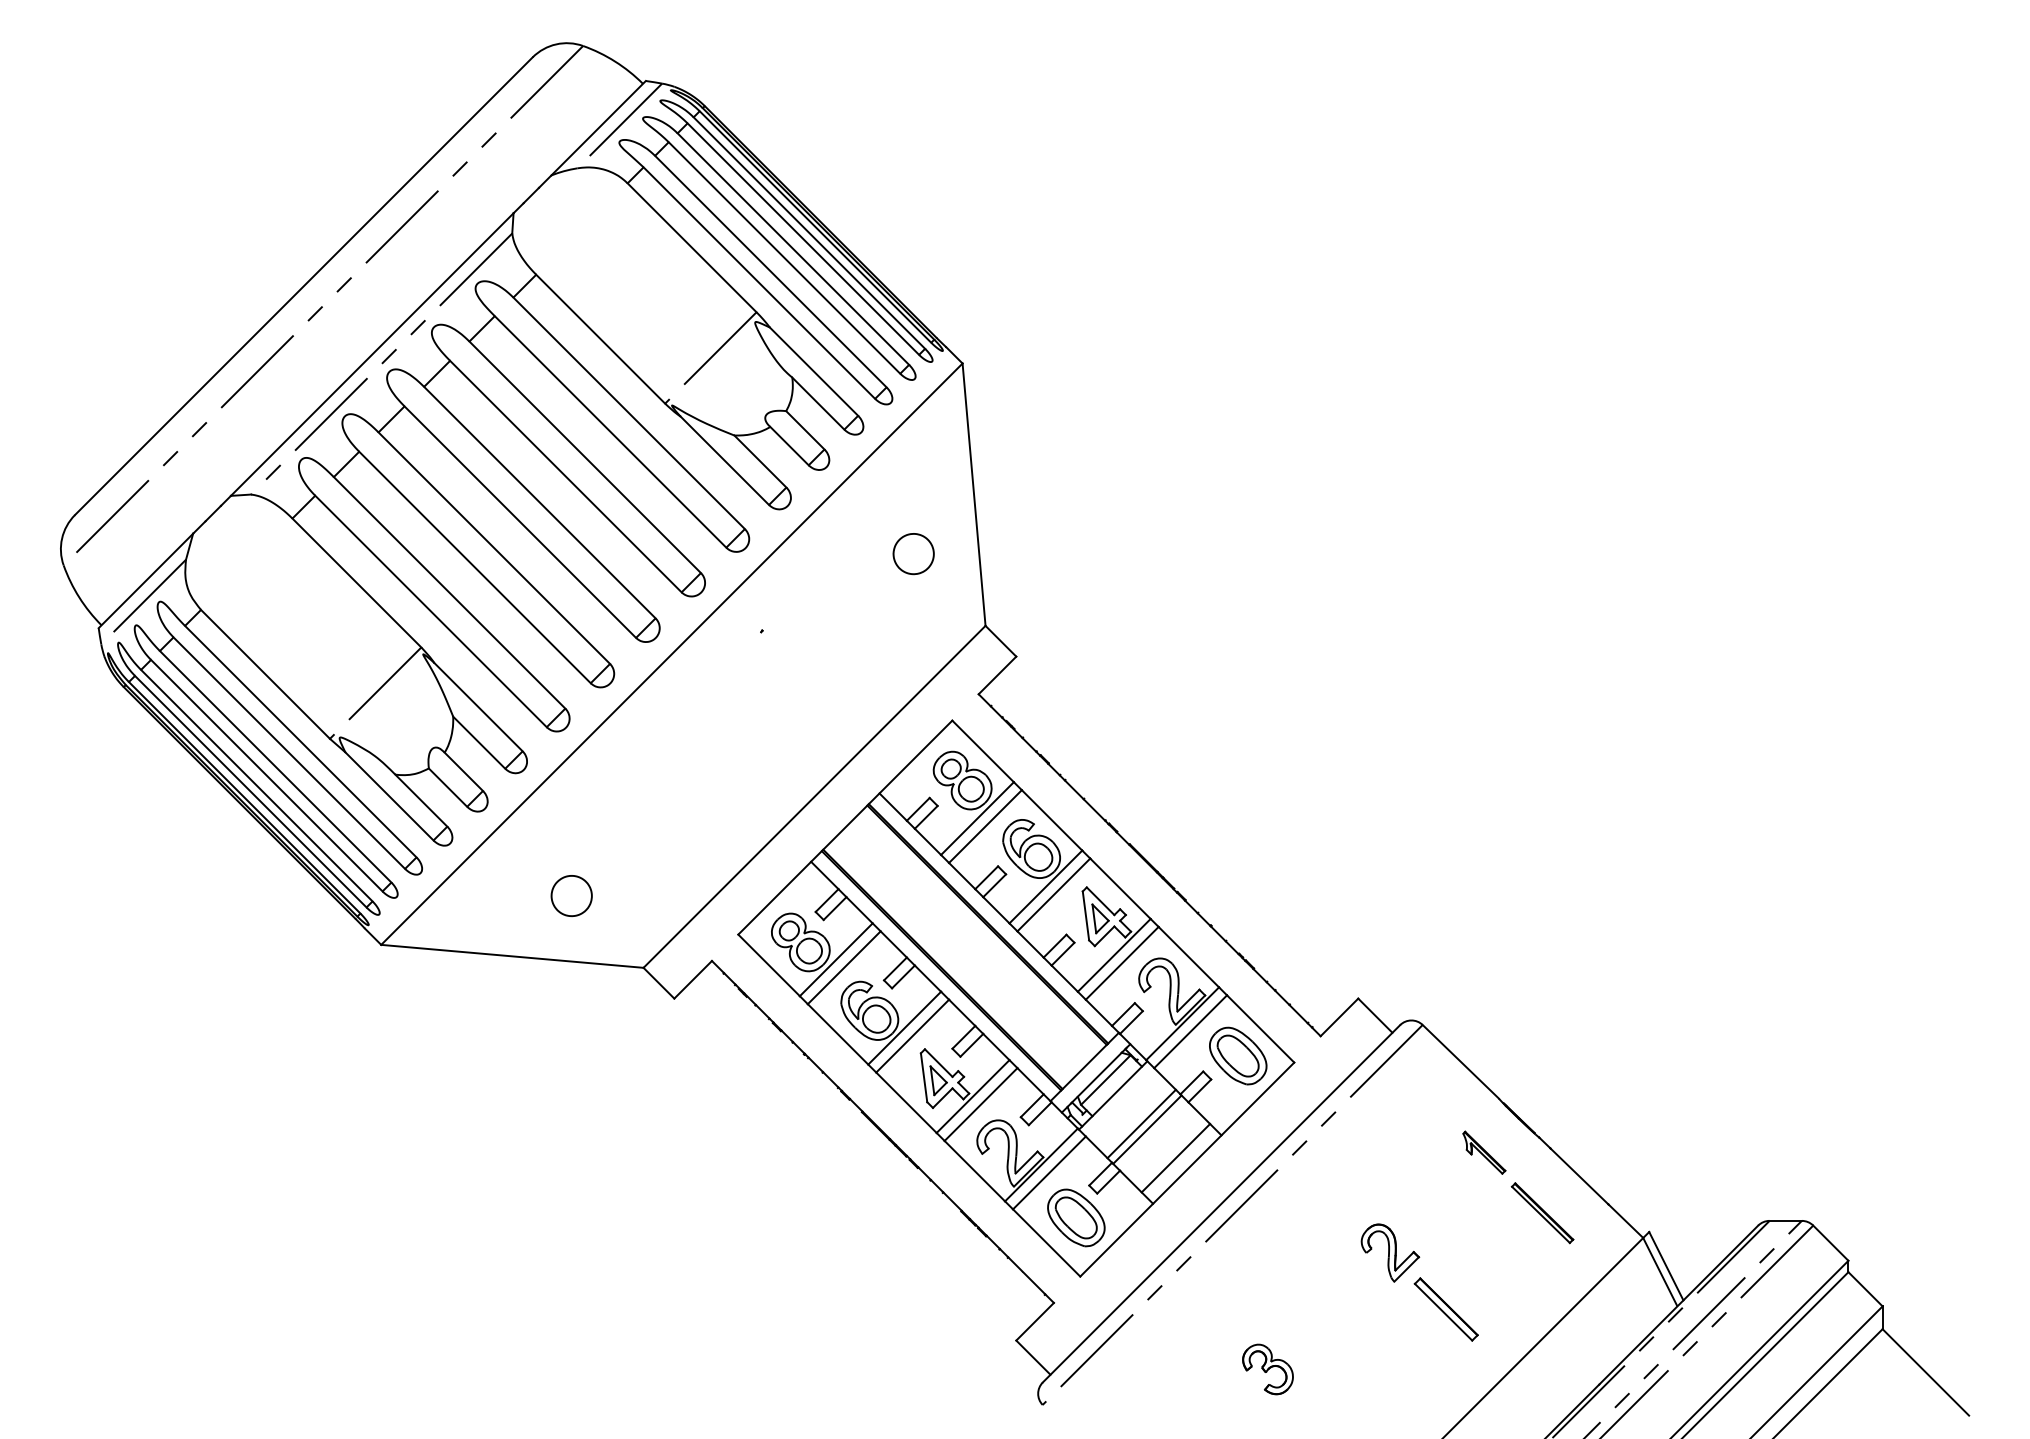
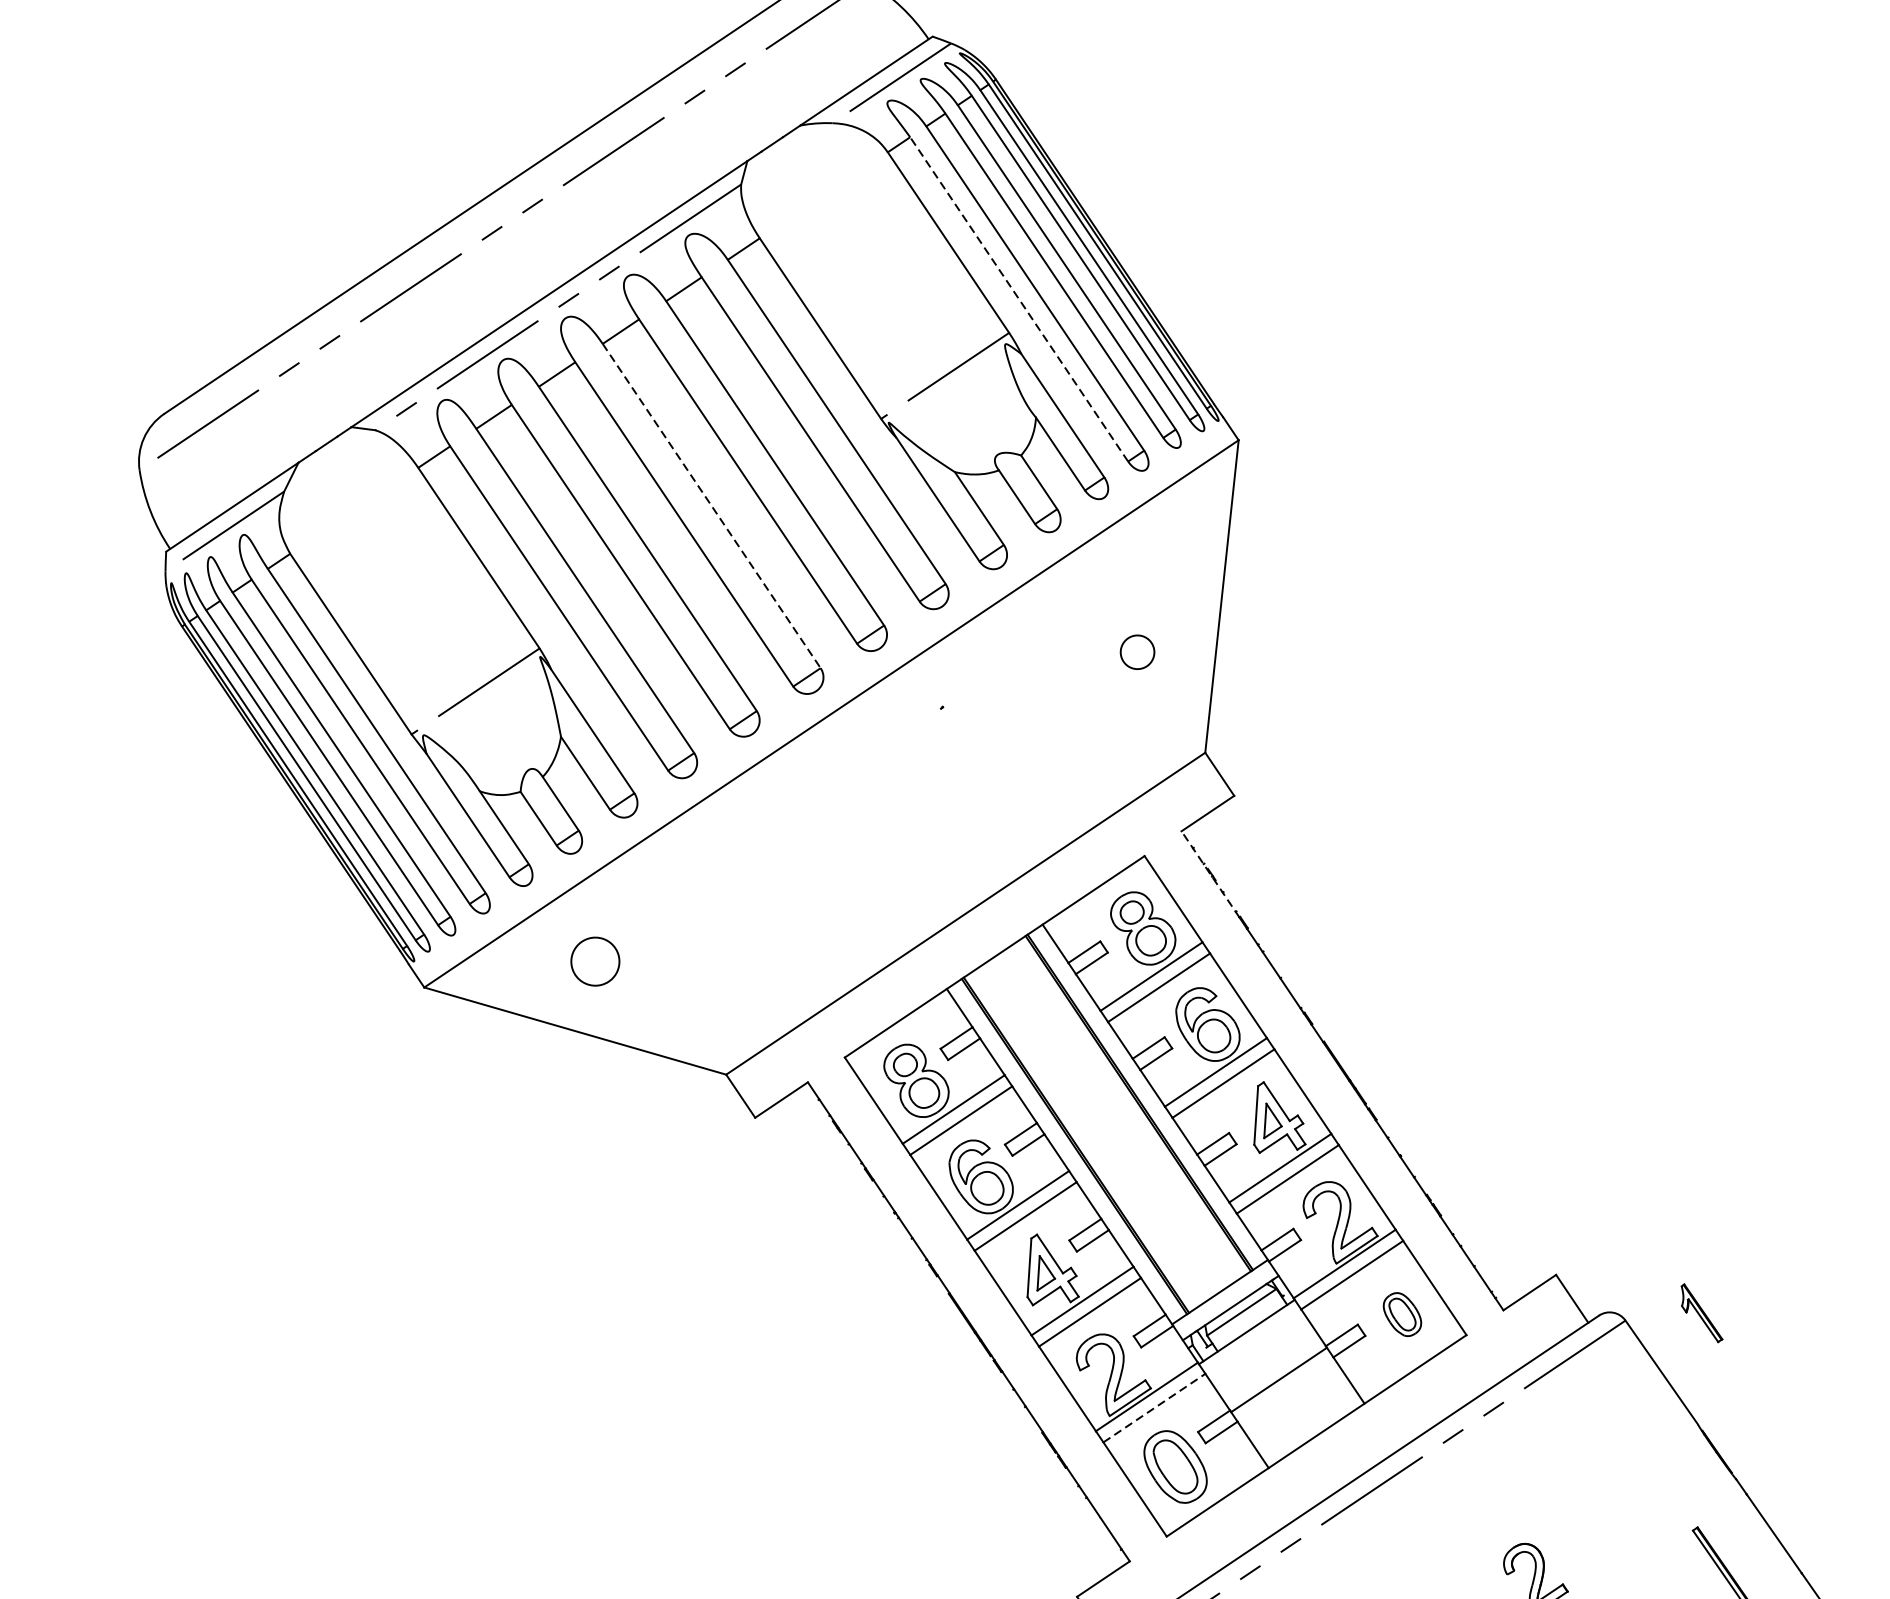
line: (759, 283) -> (1019, 299), solid -> dashed
line: (539, 502) -> (711, 505), solid -> dashed
part: (913, 554) -> (1137, 652), size x0.7
line: (1009, 725) -> (1210, 874), solid -> dashed
part: (571, 896) -> (594, 962), moved
part: (1238, 1055) -> (1402, 1314), size x0.6
line: (1141, 1123) -> (1273, 1371), removed
part: (1484, 1152) -> (1702, 1313), moved
line: (1175, 1158) -> (1305, 1420), removed
line: (1049, 1172) -> (1154, 1407), solid -> dashed

